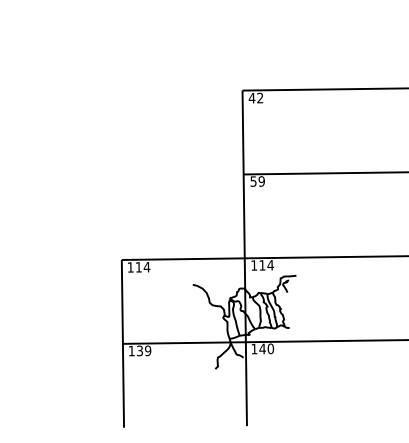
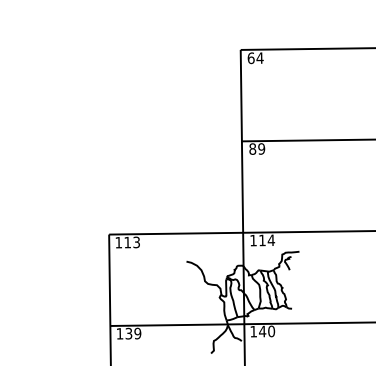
text: (255, 97) -> (254, 57), 42 -> 64
text: (253, 181) -> (252, 149), 59 -> 89
text: (146, 266) -> (136, 241), 114 -> 113

